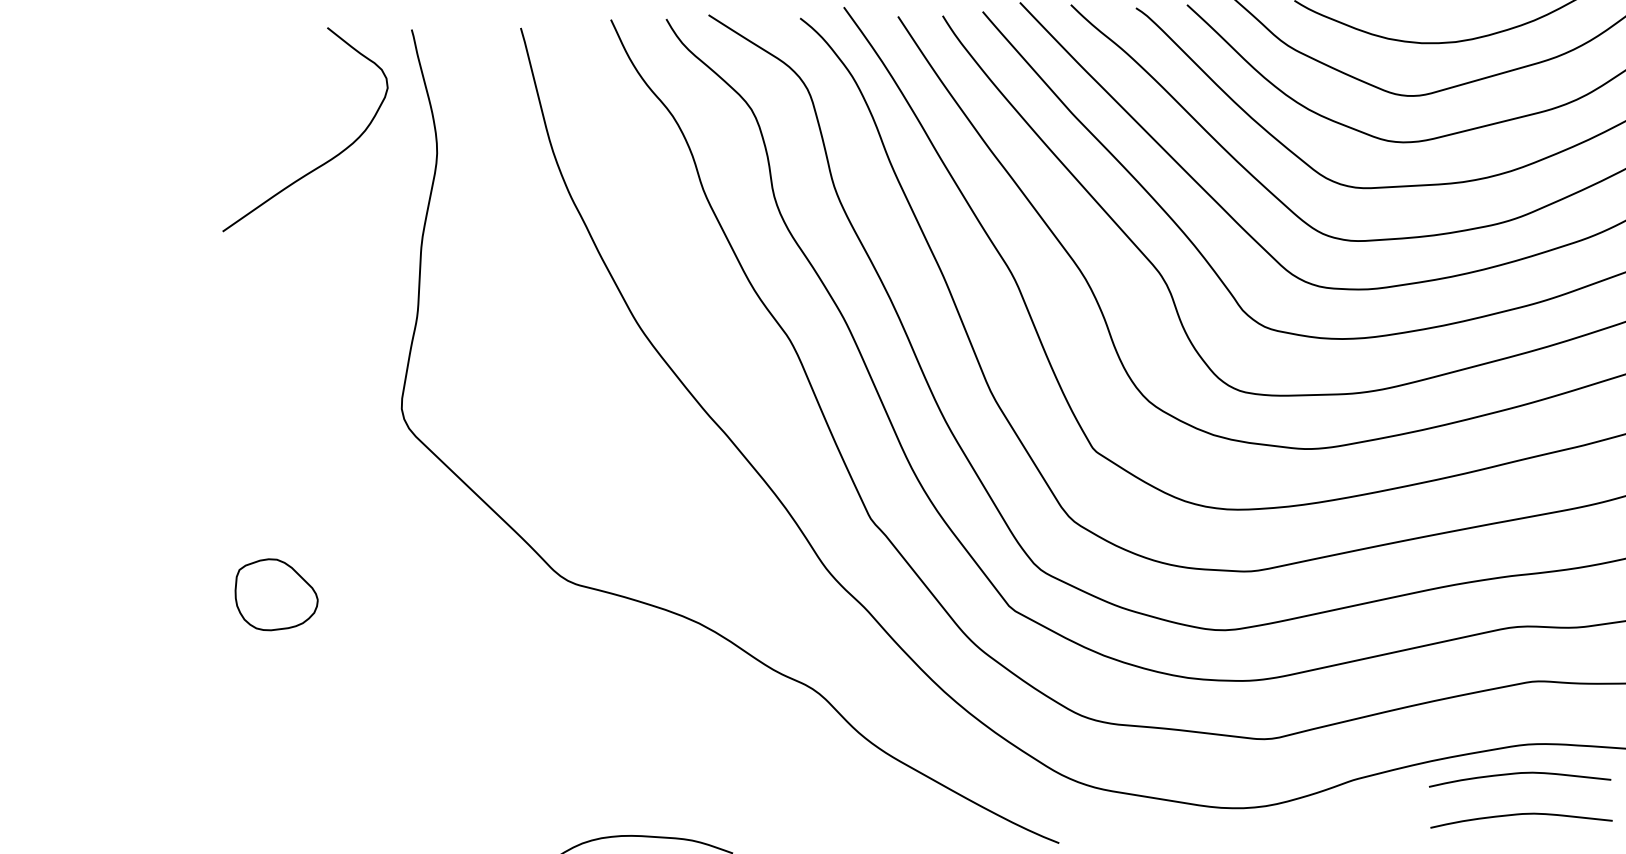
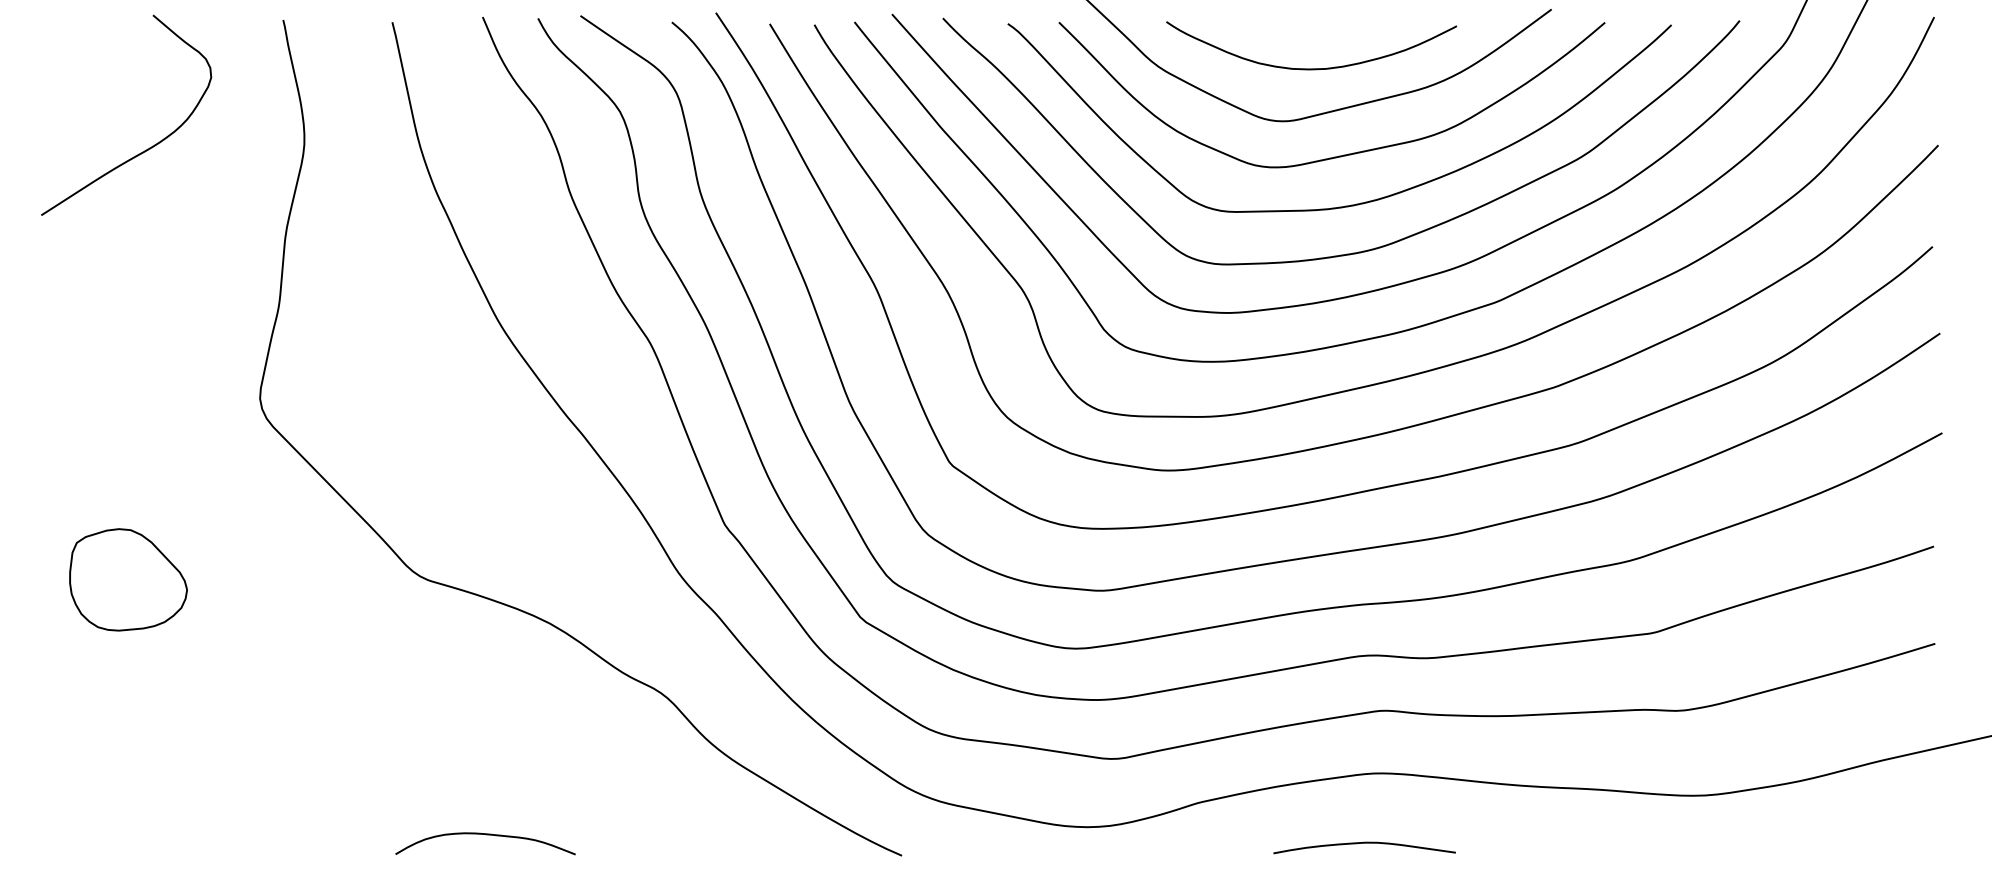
curve: (326, 161) -> (147, 148), moved
part: (276, 594) -> (128, 579), size x1.43
curve: (1519, 773) -> (1364, 802), removed

